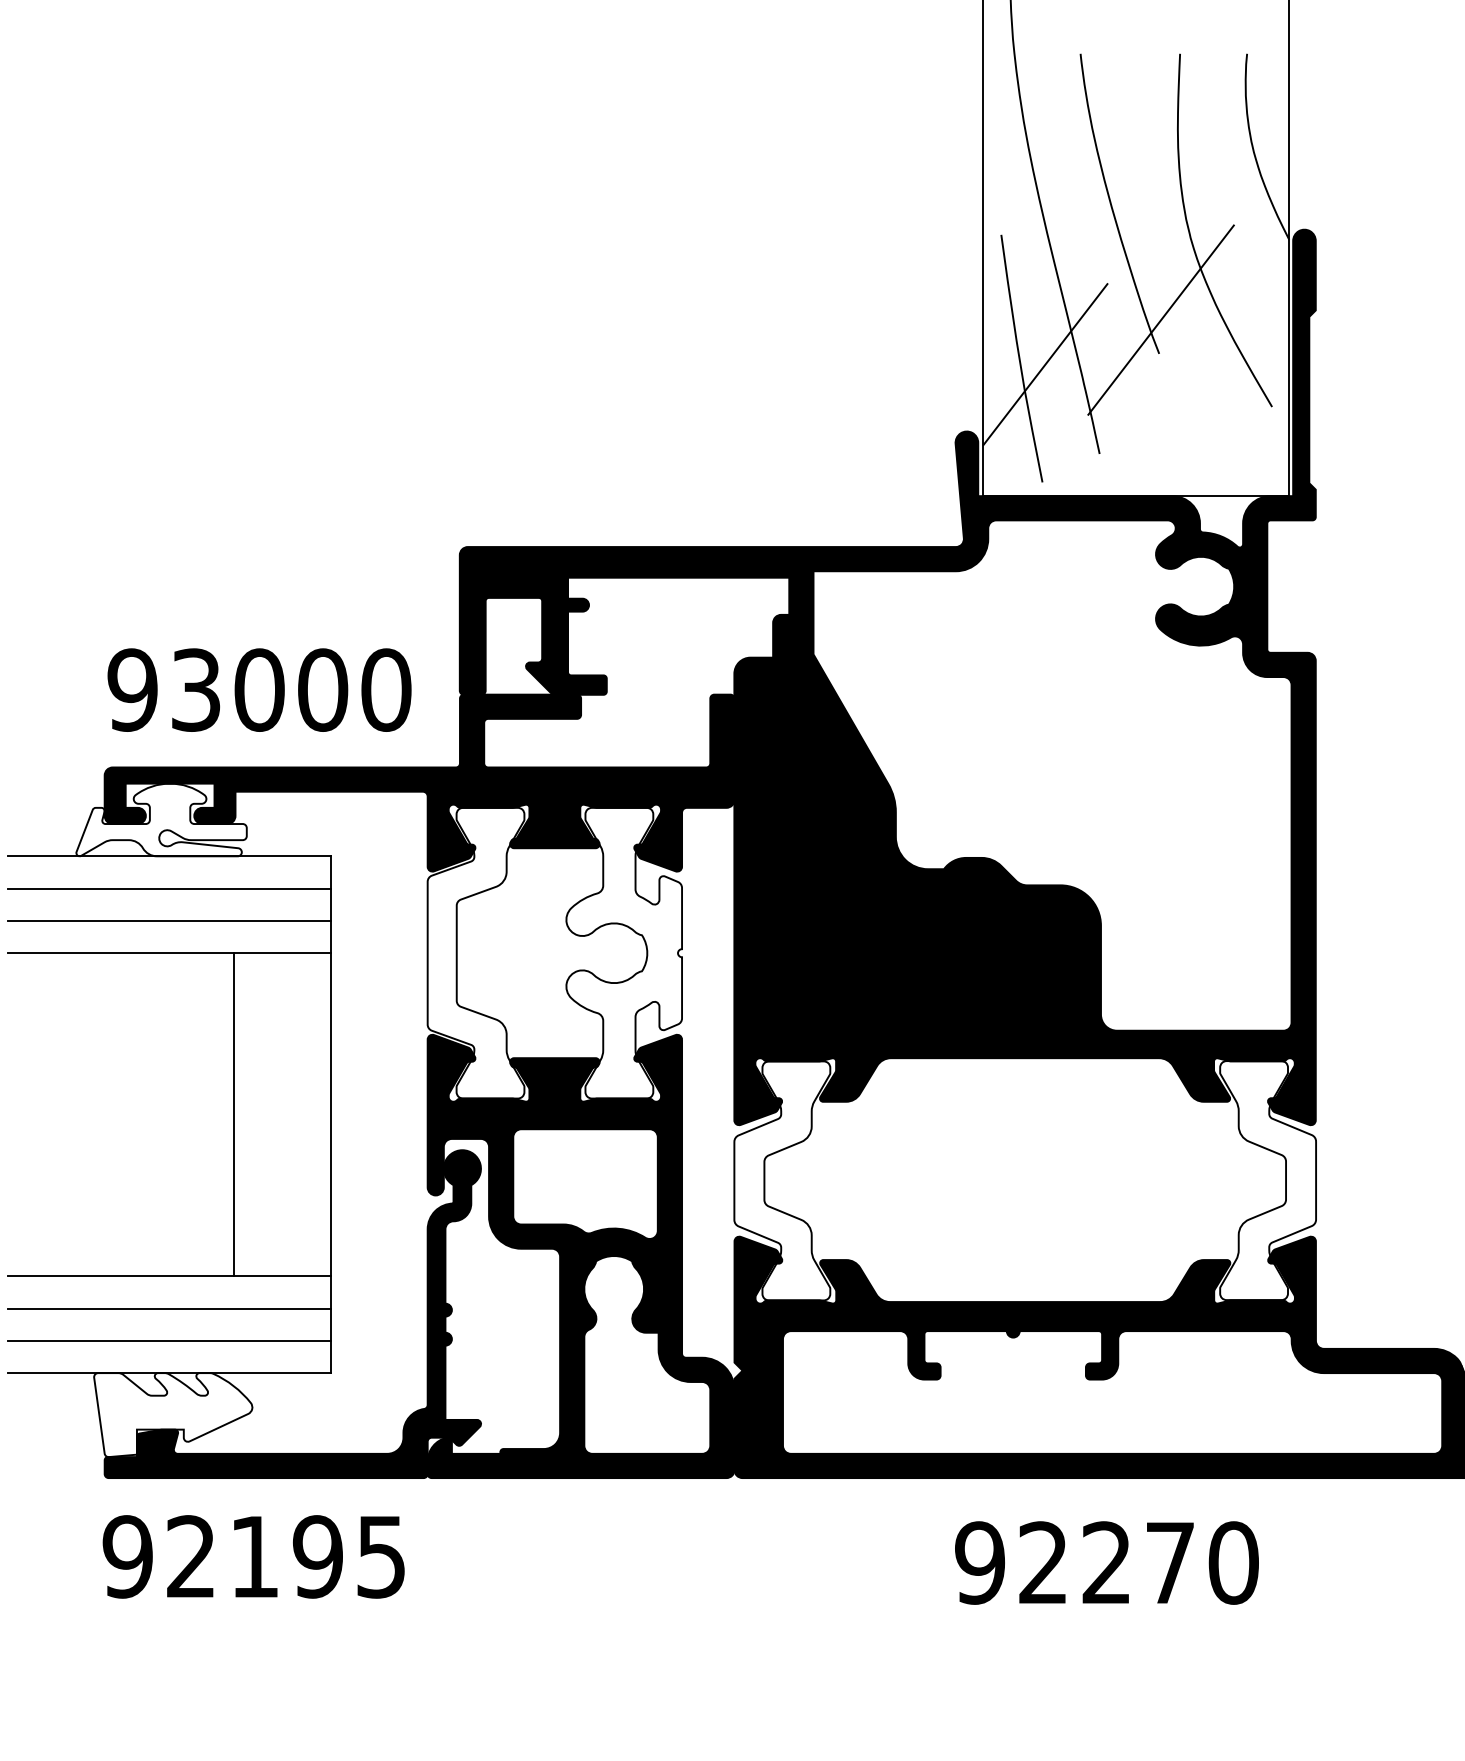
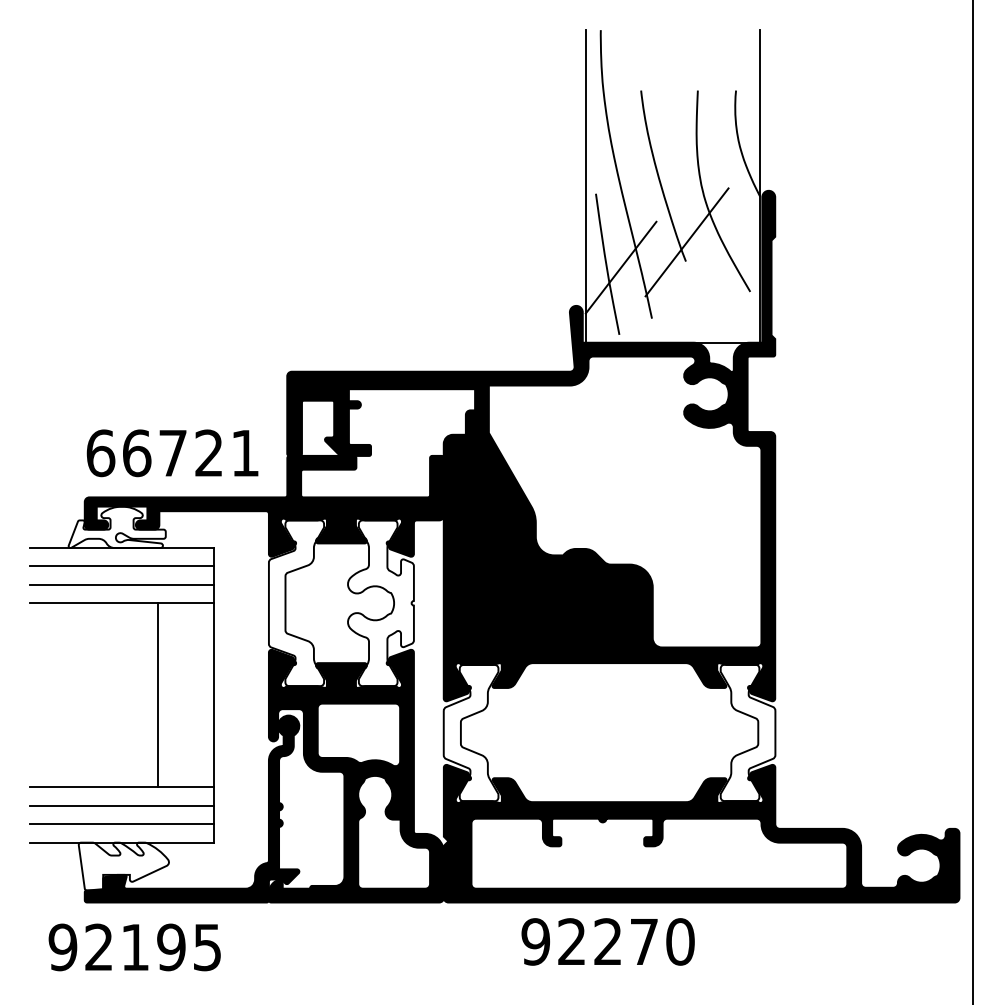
text: (258, 690) -> (172, 453), 93000 -> 66721
text: (253, 1557) -> (134, 947), moved
text: (1105, 1562) -> (607, 941), moved

